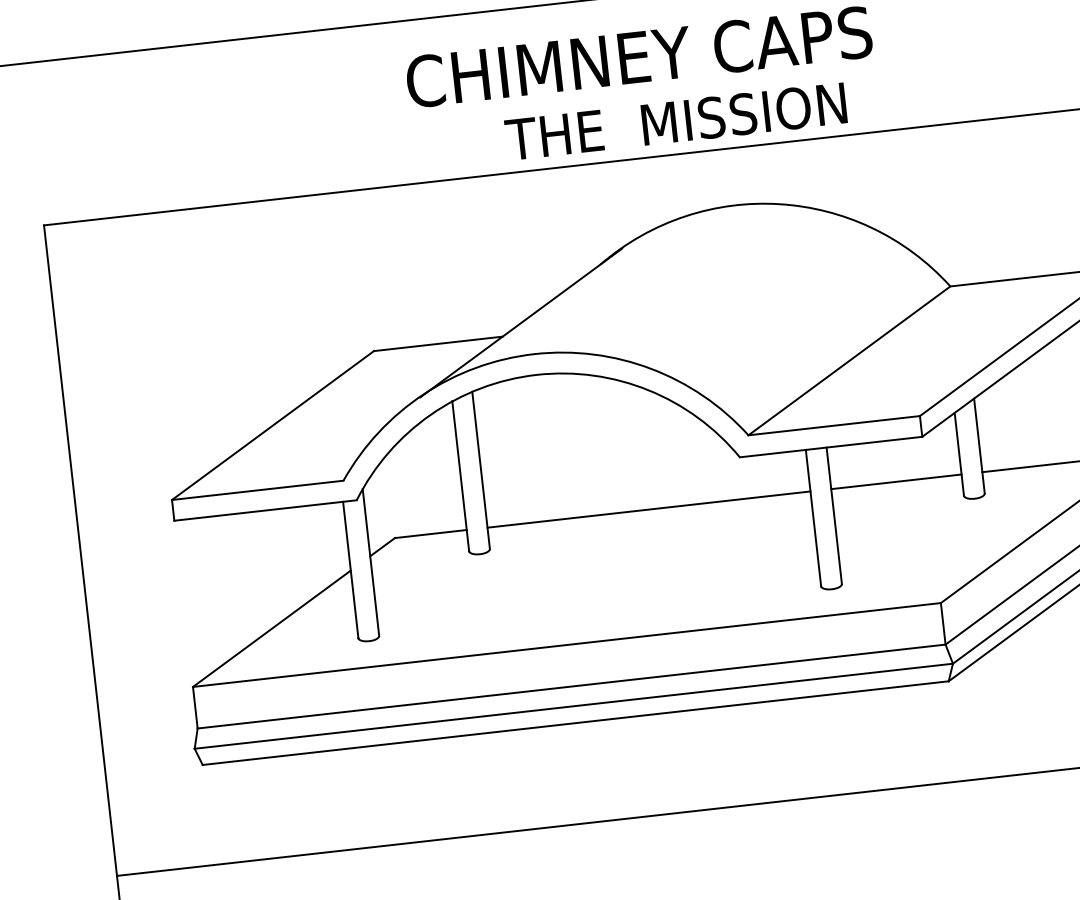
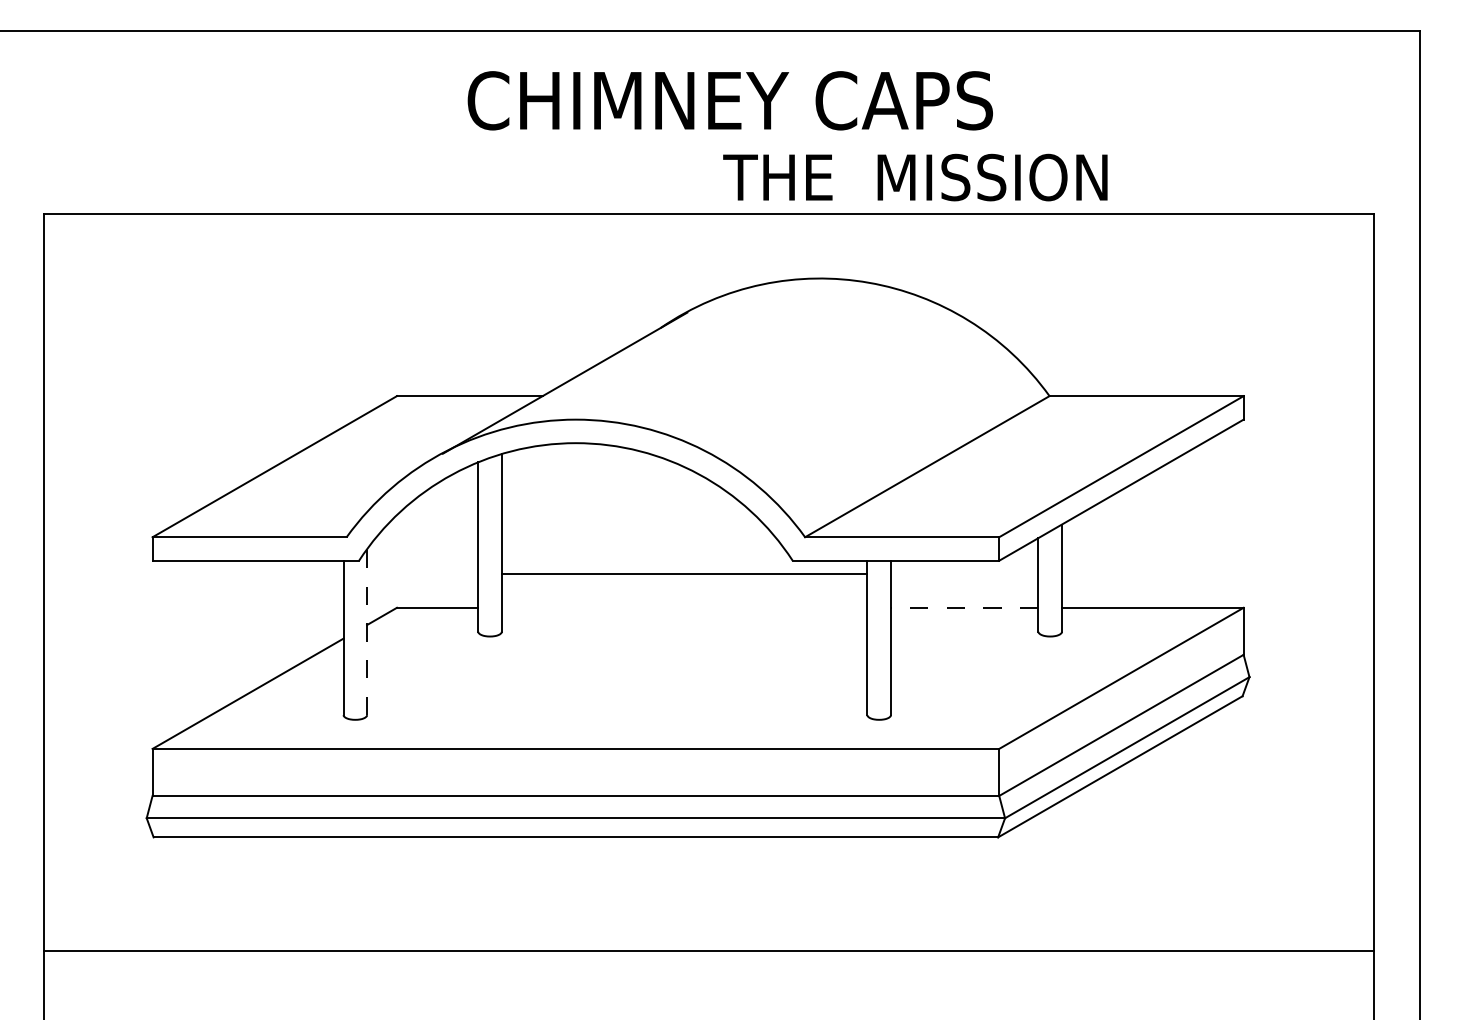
text: (676, 121) -> (915, 177), moved
line: (896, 481) -> (964, 607), solid -> dashed
line: (648, 509) -> (684, 573), moved
line: (371, 561) -> (367, 631), solid -> dashed

